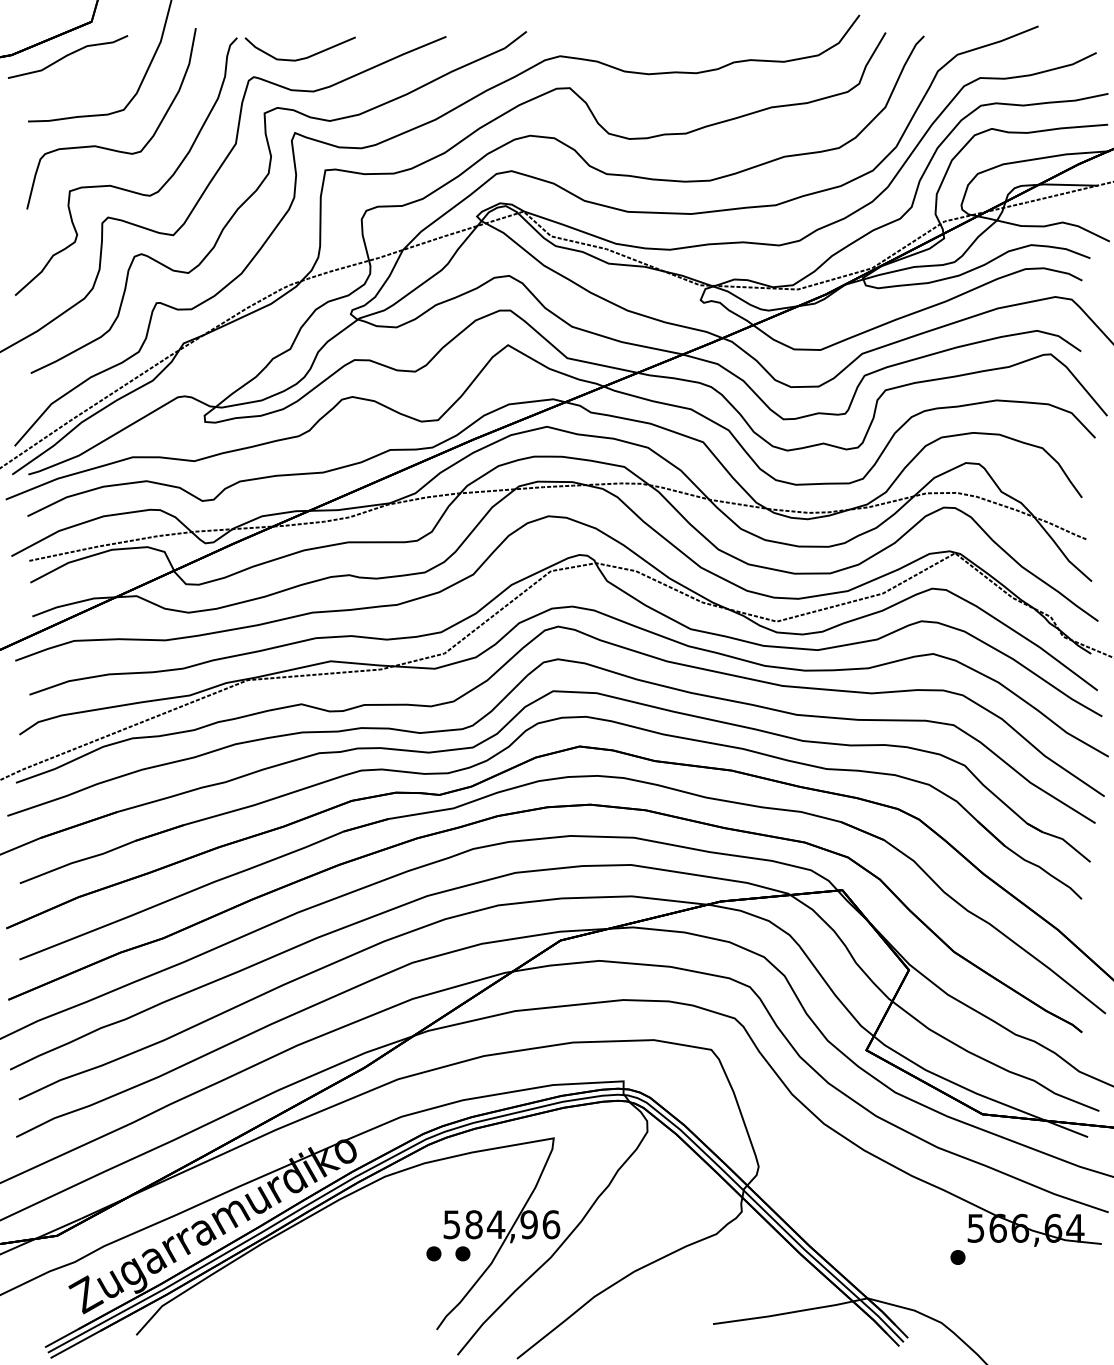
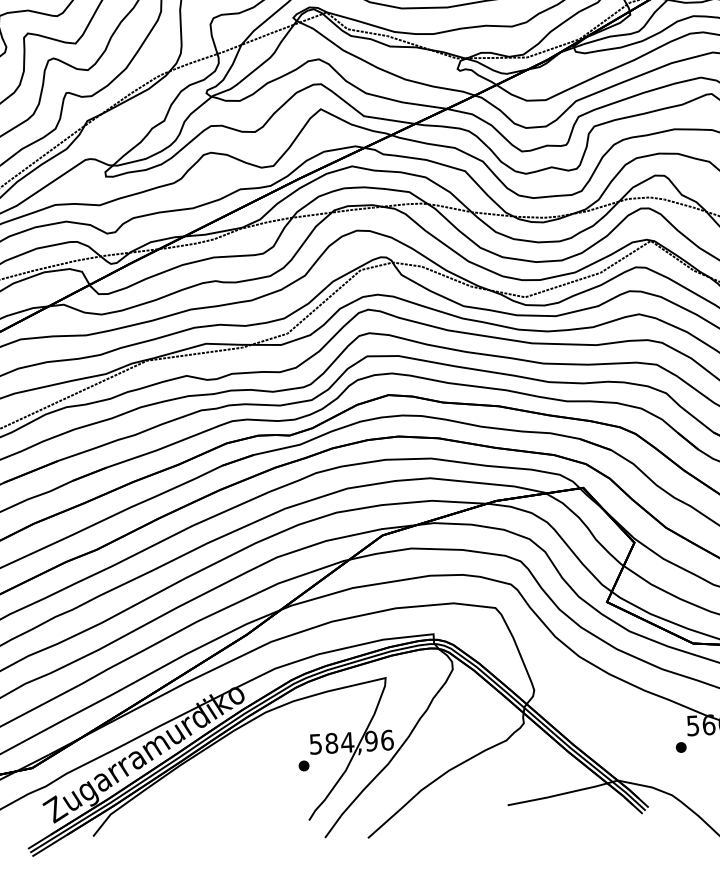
part: (462, 1253) -> (324, 764), removed

